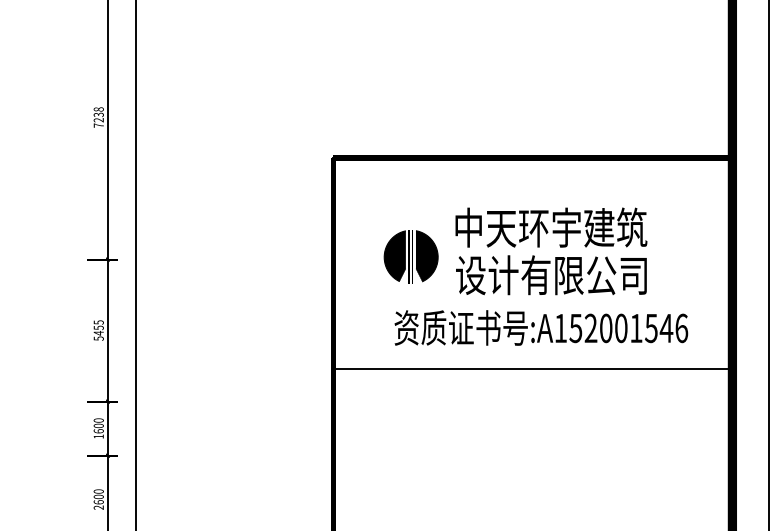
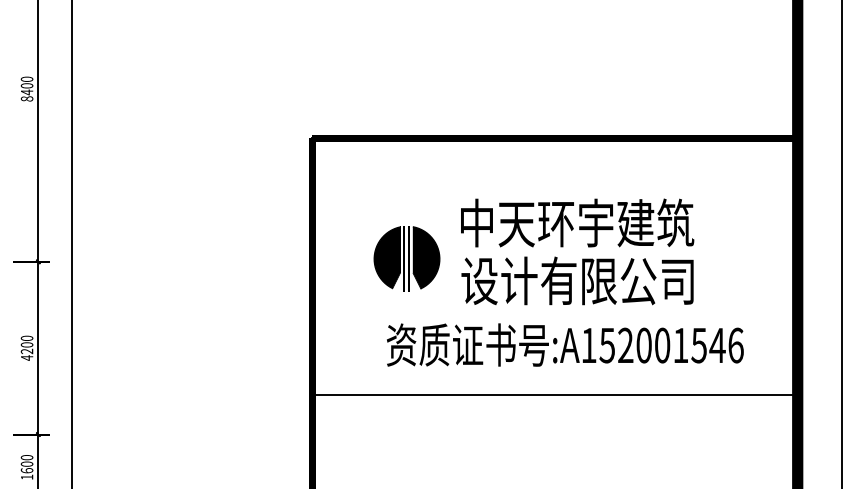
text: (98, 117) -> (26, 89), 7238 -> 8400
text: (98, 330) -> (26, 348), 5455 -> 4200

